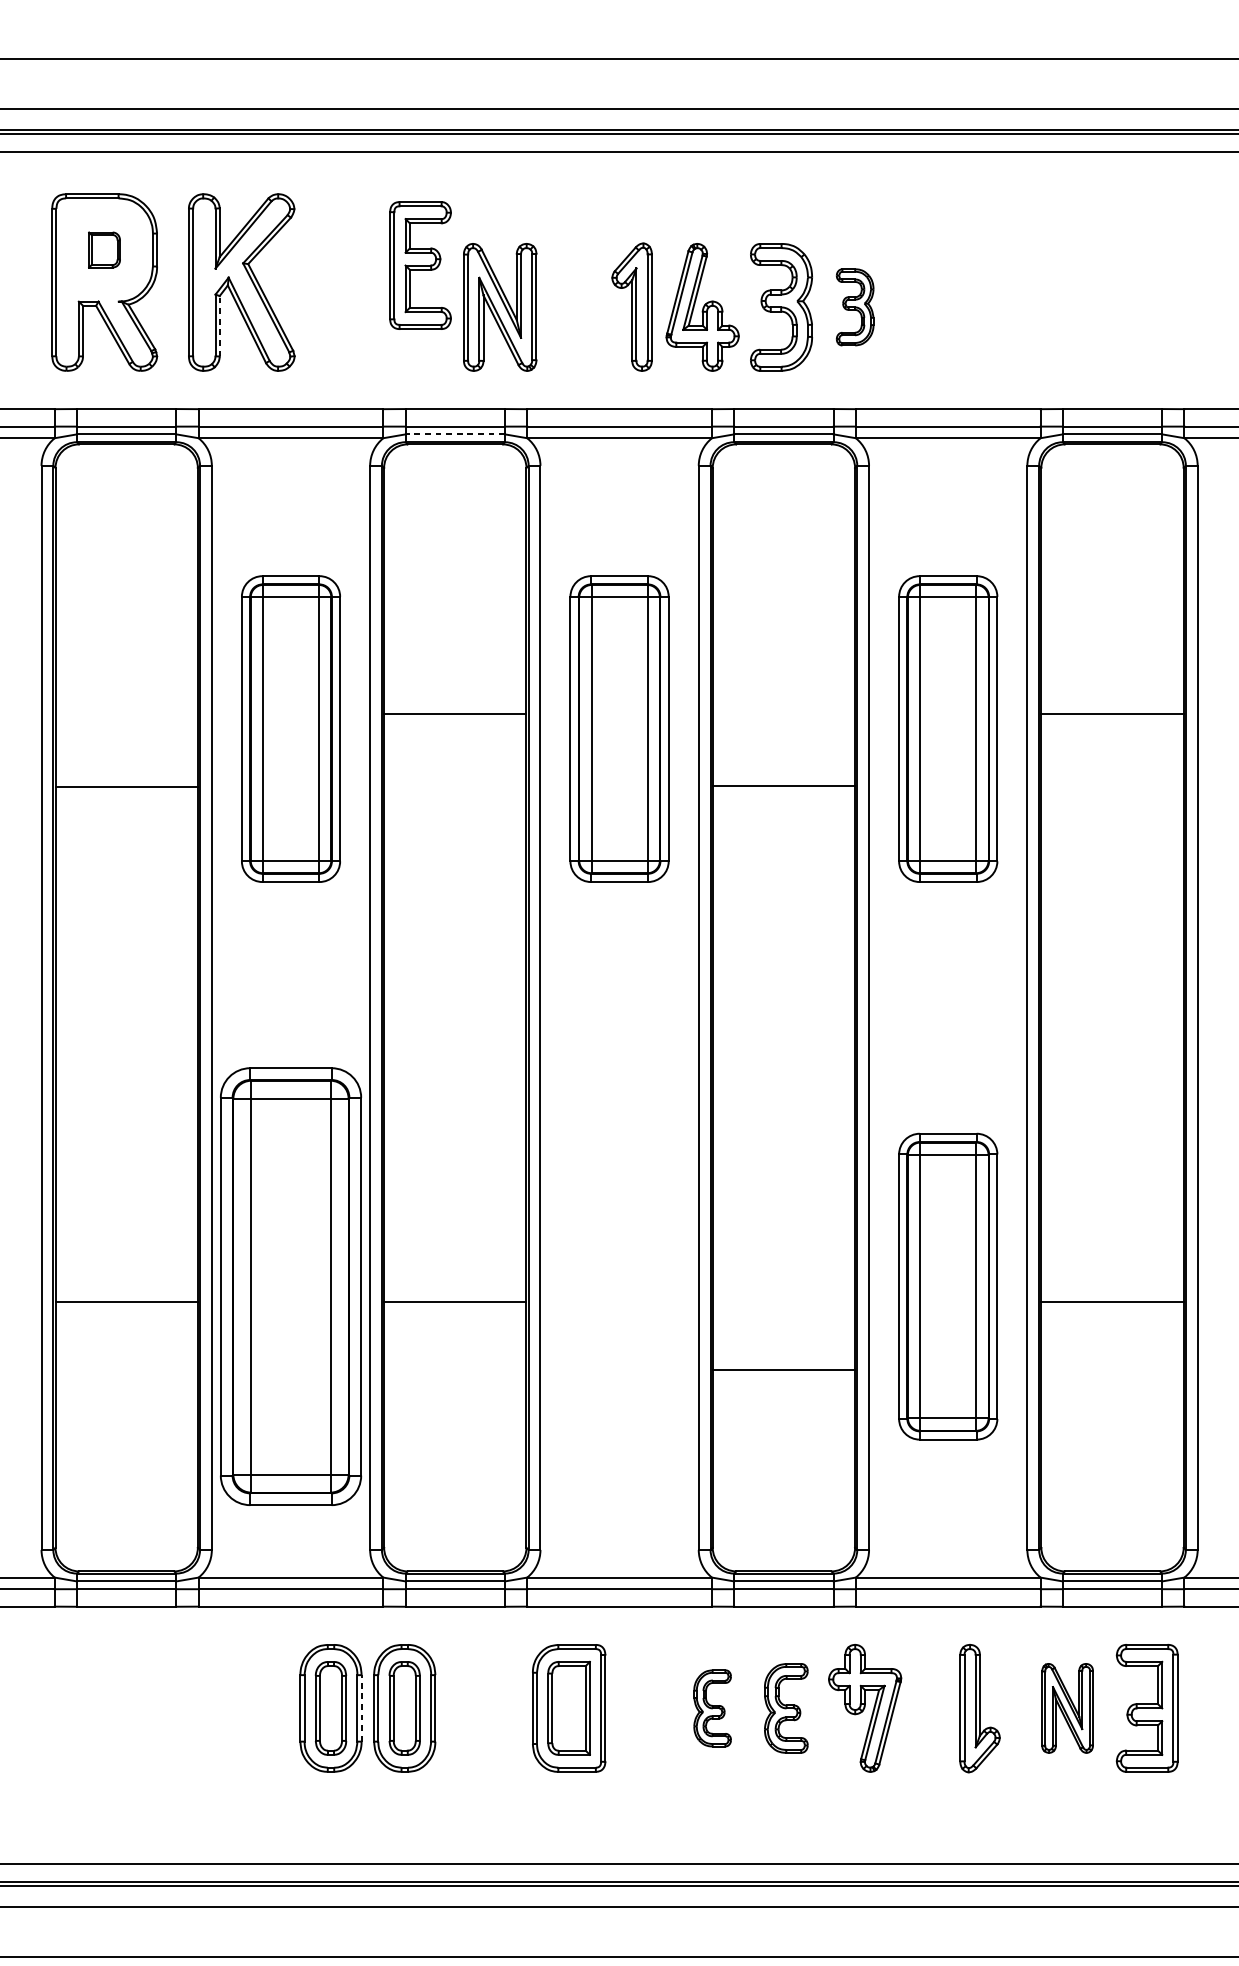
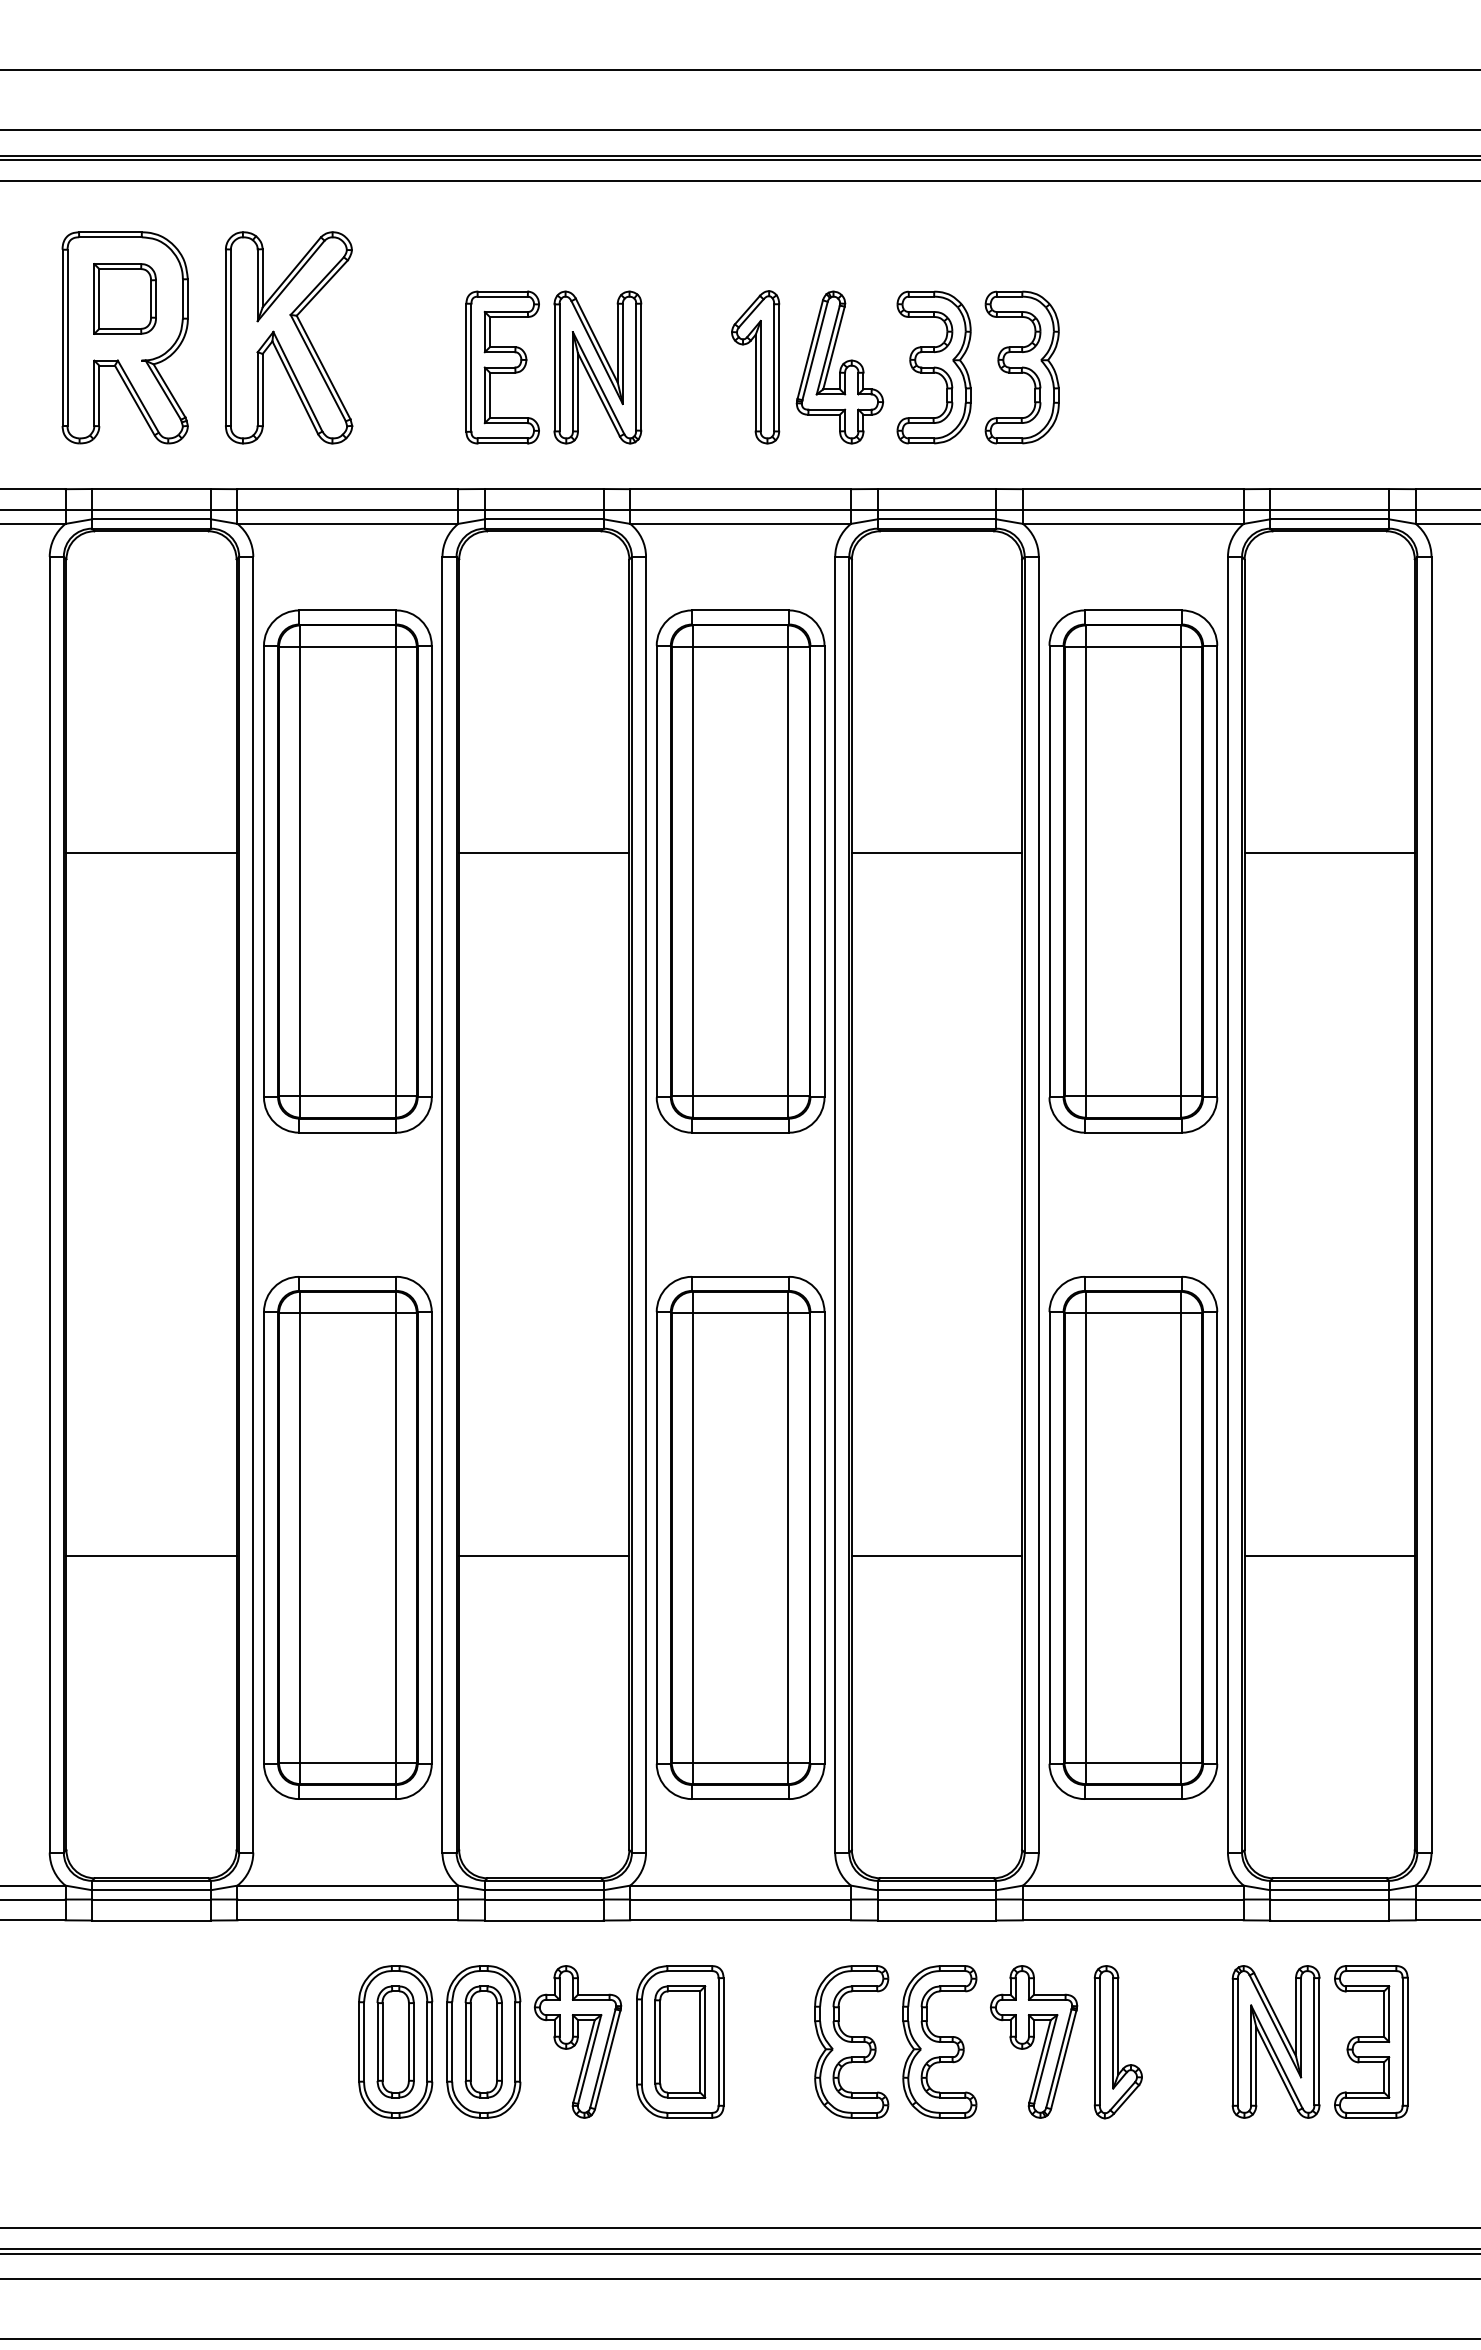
part: (104, 249) -> (124, 298), size x1.67
part: (420, 265) -> (502, 367), moved
part: (854, 307) -> (1021, 367), size x1.67
line: (219, 325) -> (262, 389), dashed -> solid
line: (454, 434) -> (543, 519), dashed -> solid
part: (290, 729) -> (347, 871), size x1.43
part: (619, 729) -> (740, 871), size x1.43
part: (948, 729) -> (1133, 871), size x1.43
line: (783, 785) -> (936, 853), moved
line: (126, 787) -> (151, 853), moved
part: (619, 1286) -> (740, 1537), added
part: (948, 1286) -> (1133, 1537), size x1.43
line: (783, 1369) -> (936, 1556), moved
line: (361, 1708) -> (432, 2041), dashed -> solid
part: (483, 1708) -> (578, 2041), added
part: (712, 1708) -> (851, 2041), size x1.67
part: (786, 1708) -> (939, 2041), size x1.43
part: (979, 1708) -> (1117, 2042), moved
part: (1067, 1708) -> (1275, 2041), size x1.43

